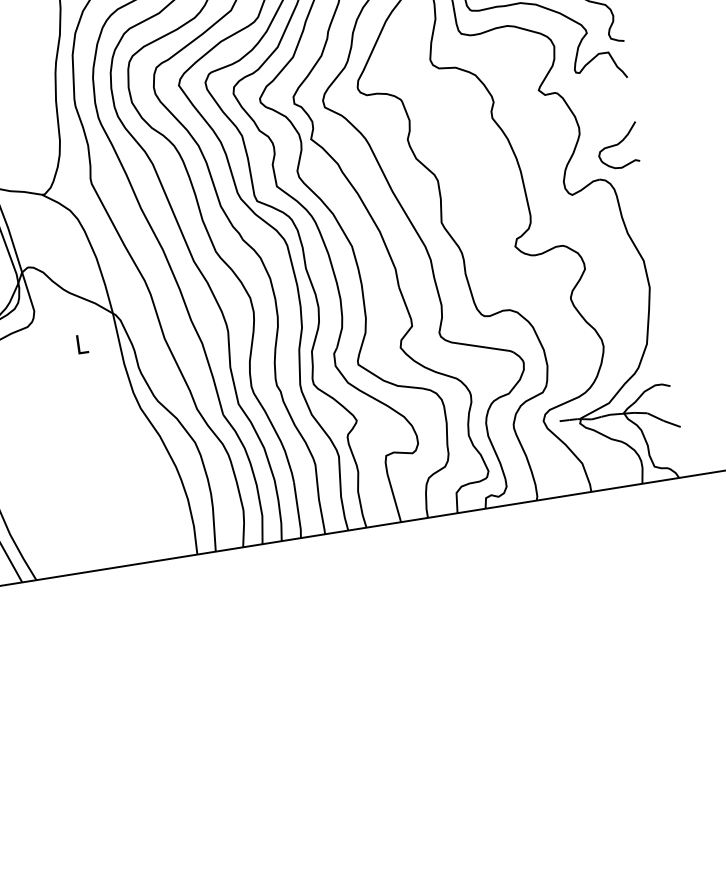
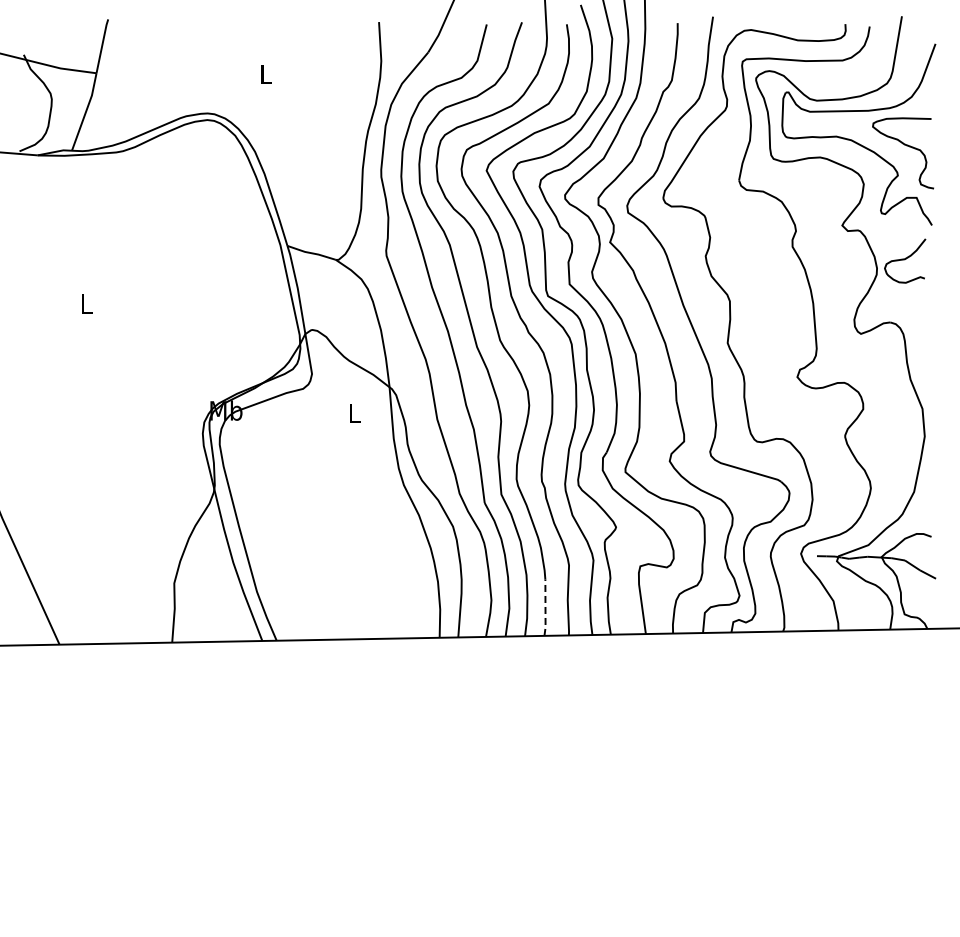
curve: (618, 144) -> (905, 259), moved
line: (298, 510) -> (545, 608), solid -> dashed

